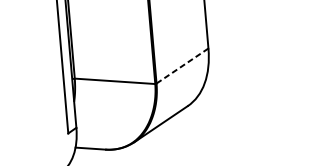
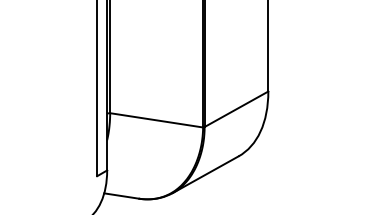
line: (182, 66) -> (236, 109), dashed -> solid

